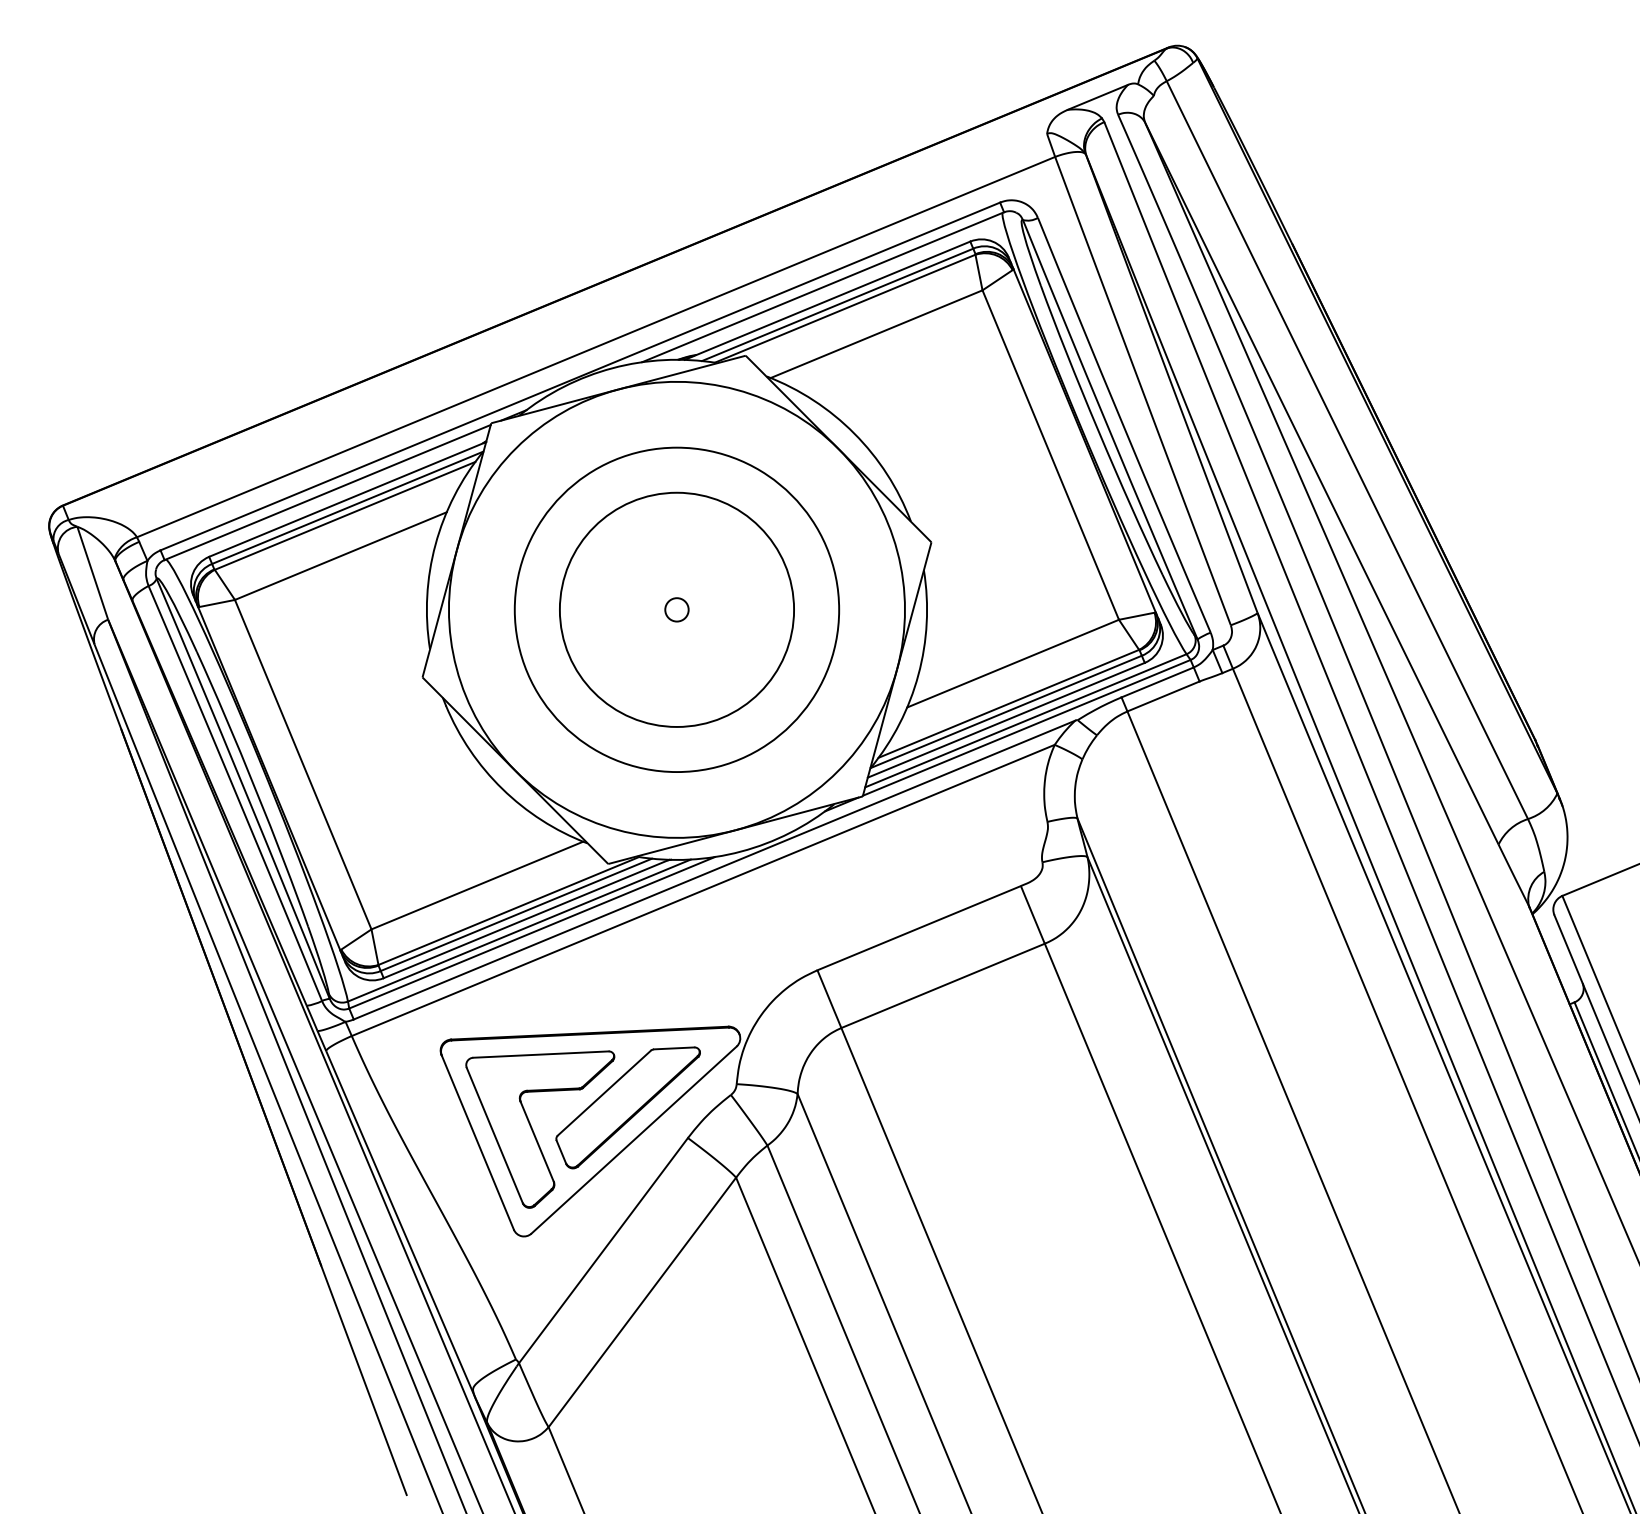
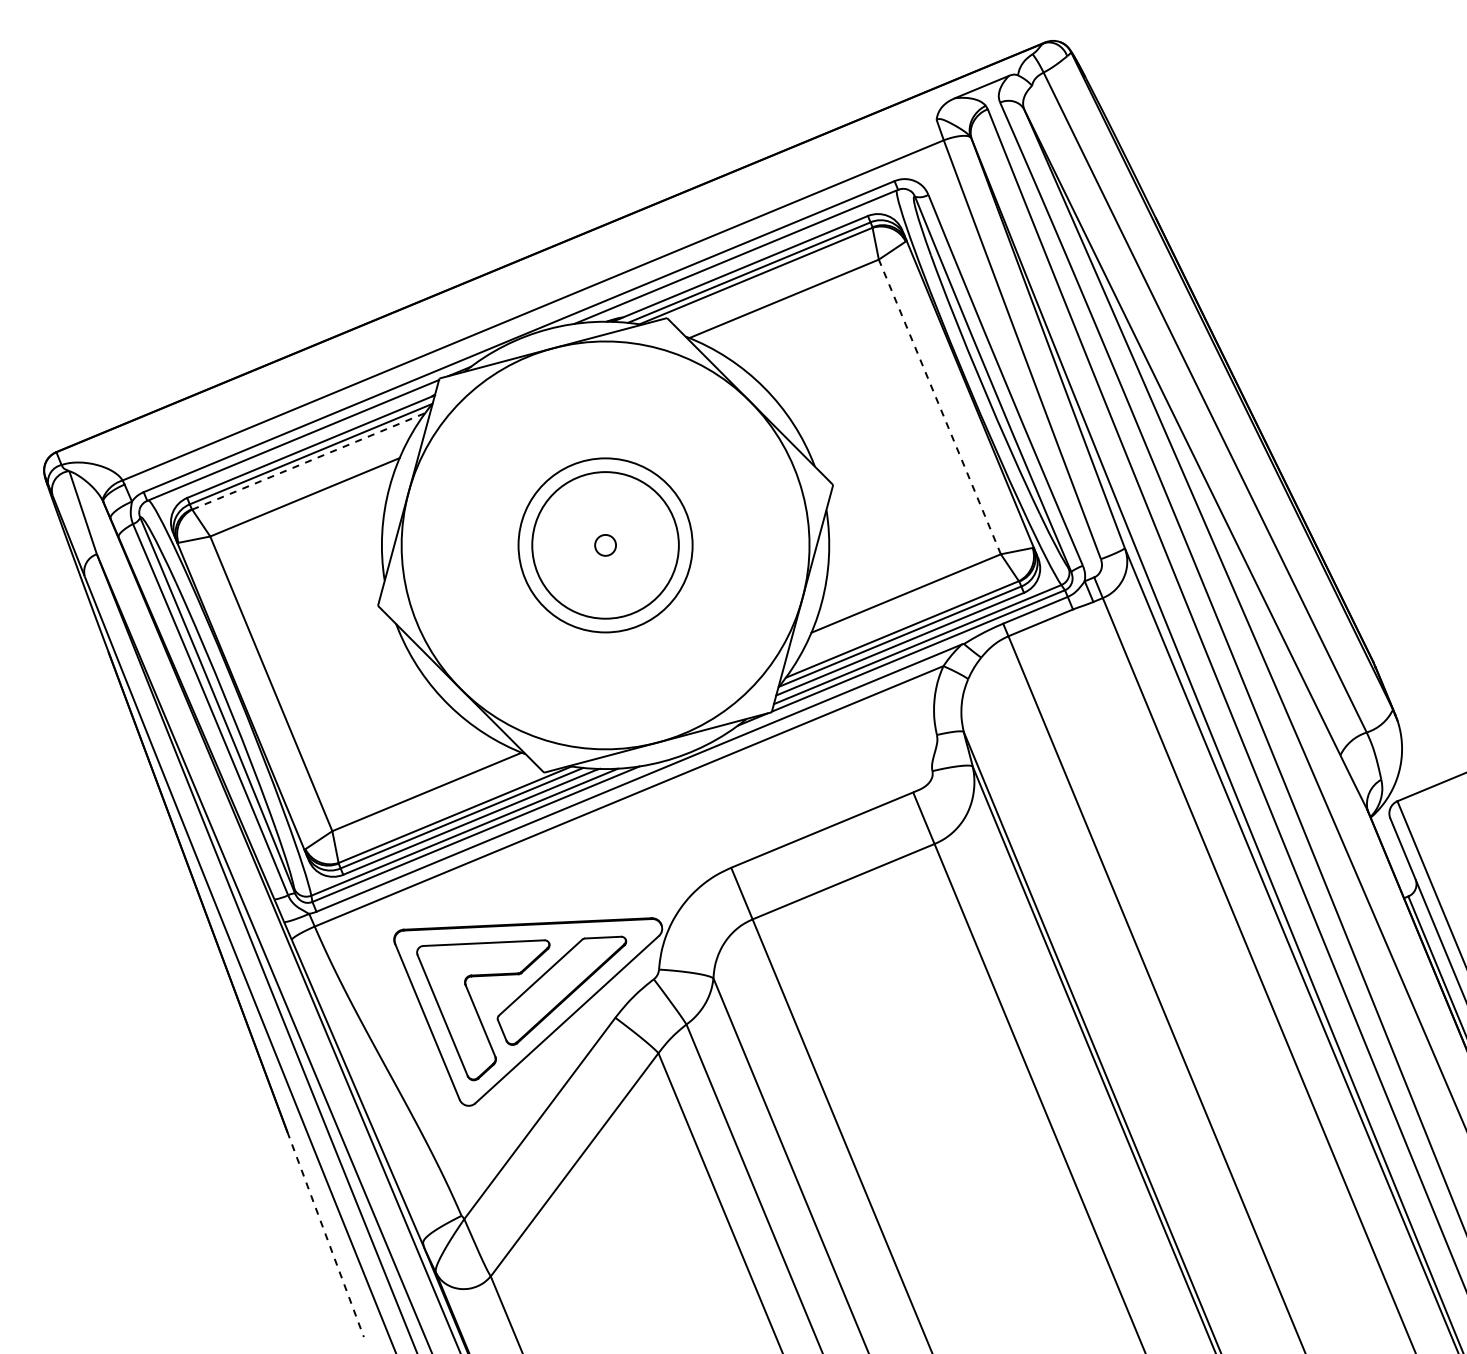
line: (1050, 454) -> (939, 406), solid -> dashed
line: (345, 516) -> (309, 461), solid -> dashed
circle: (676, 609) -> (605, 545), size x0.6
circle: (676, 609) -> (605, 545), size x0.7
line: (363, 1380) -> (325, 1234), solid -> dashed

